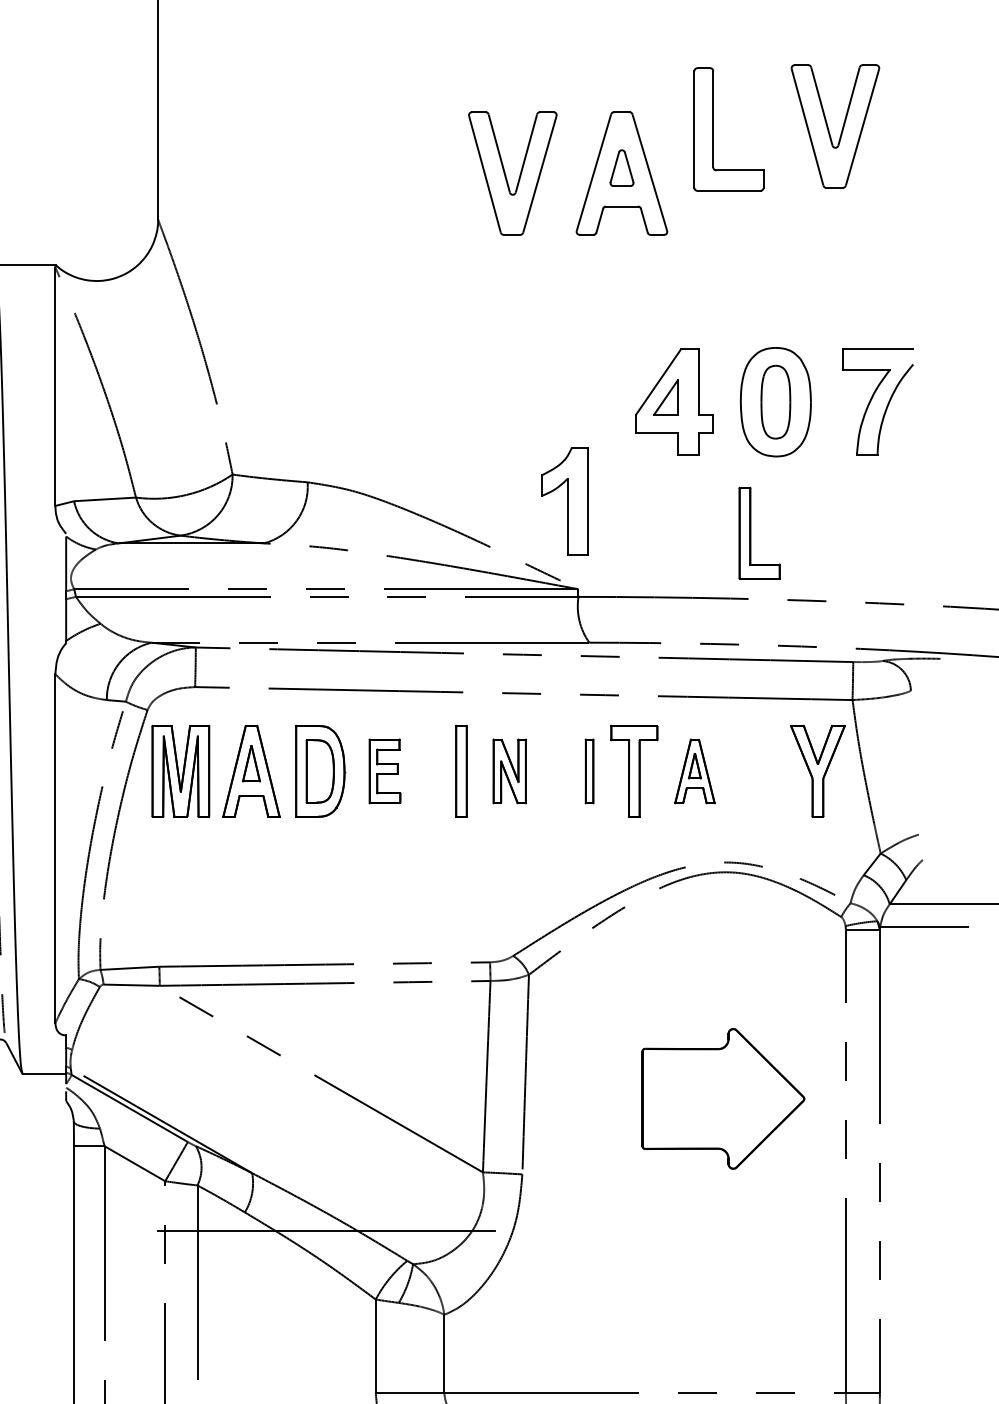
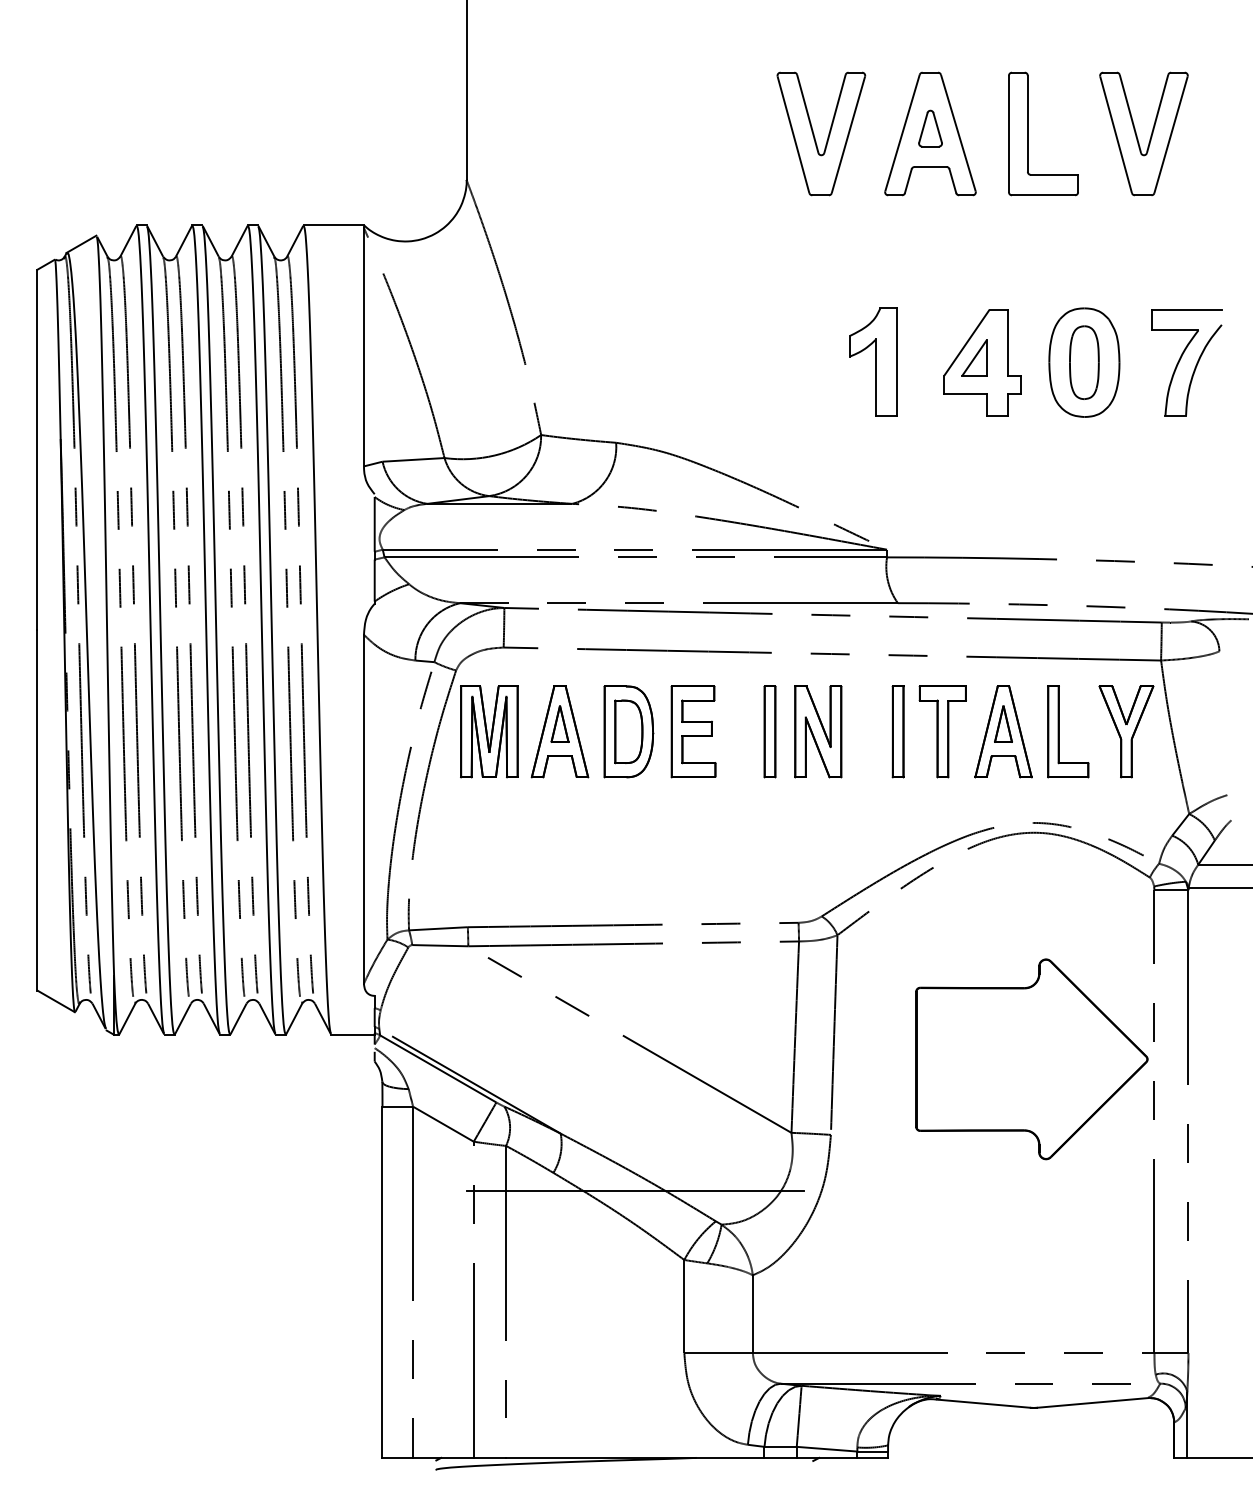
part: (828, 128) -> (1137, 135), moved
part: (713, 129) -> (1028, 133), moved
part: (564, 501) -> (873, 361), moved
part: (750, 533) -> (1059, 731), moved
part: (384, 771) -> (693, 731), size x1.43
part: (509, 771) -> (818, 731), size x1.43
part: (588, 771) -> (897, 731), size x1.43
part: (694, 771) -> (1003, 731), size x1.43
part: (722, 1099) -> (1031, 1059), size x1.43

